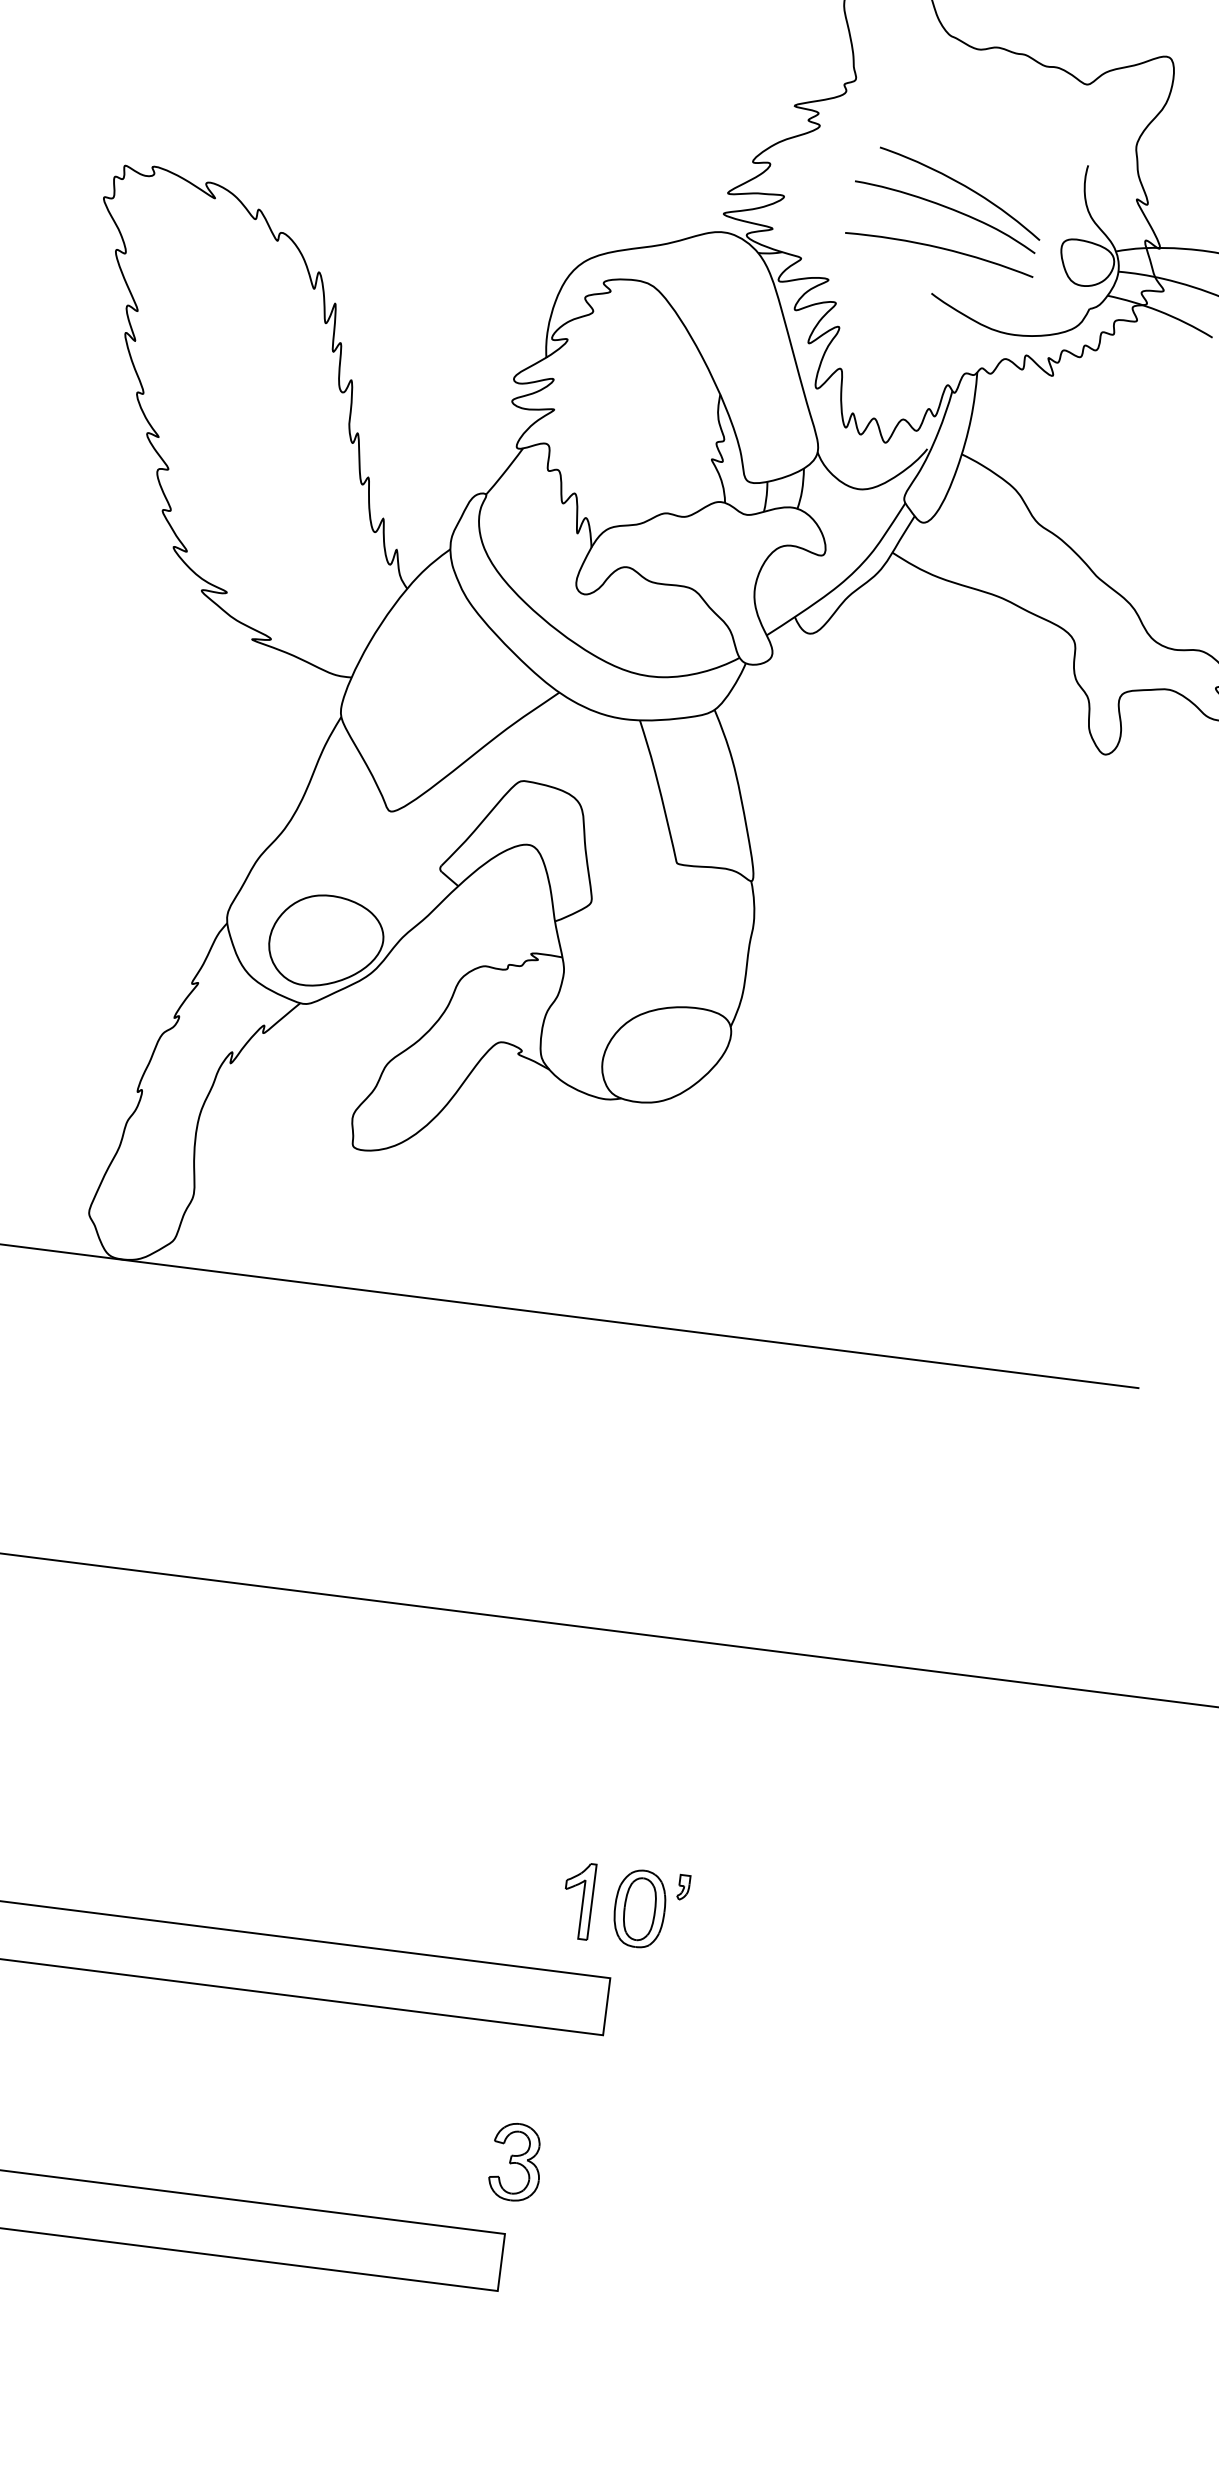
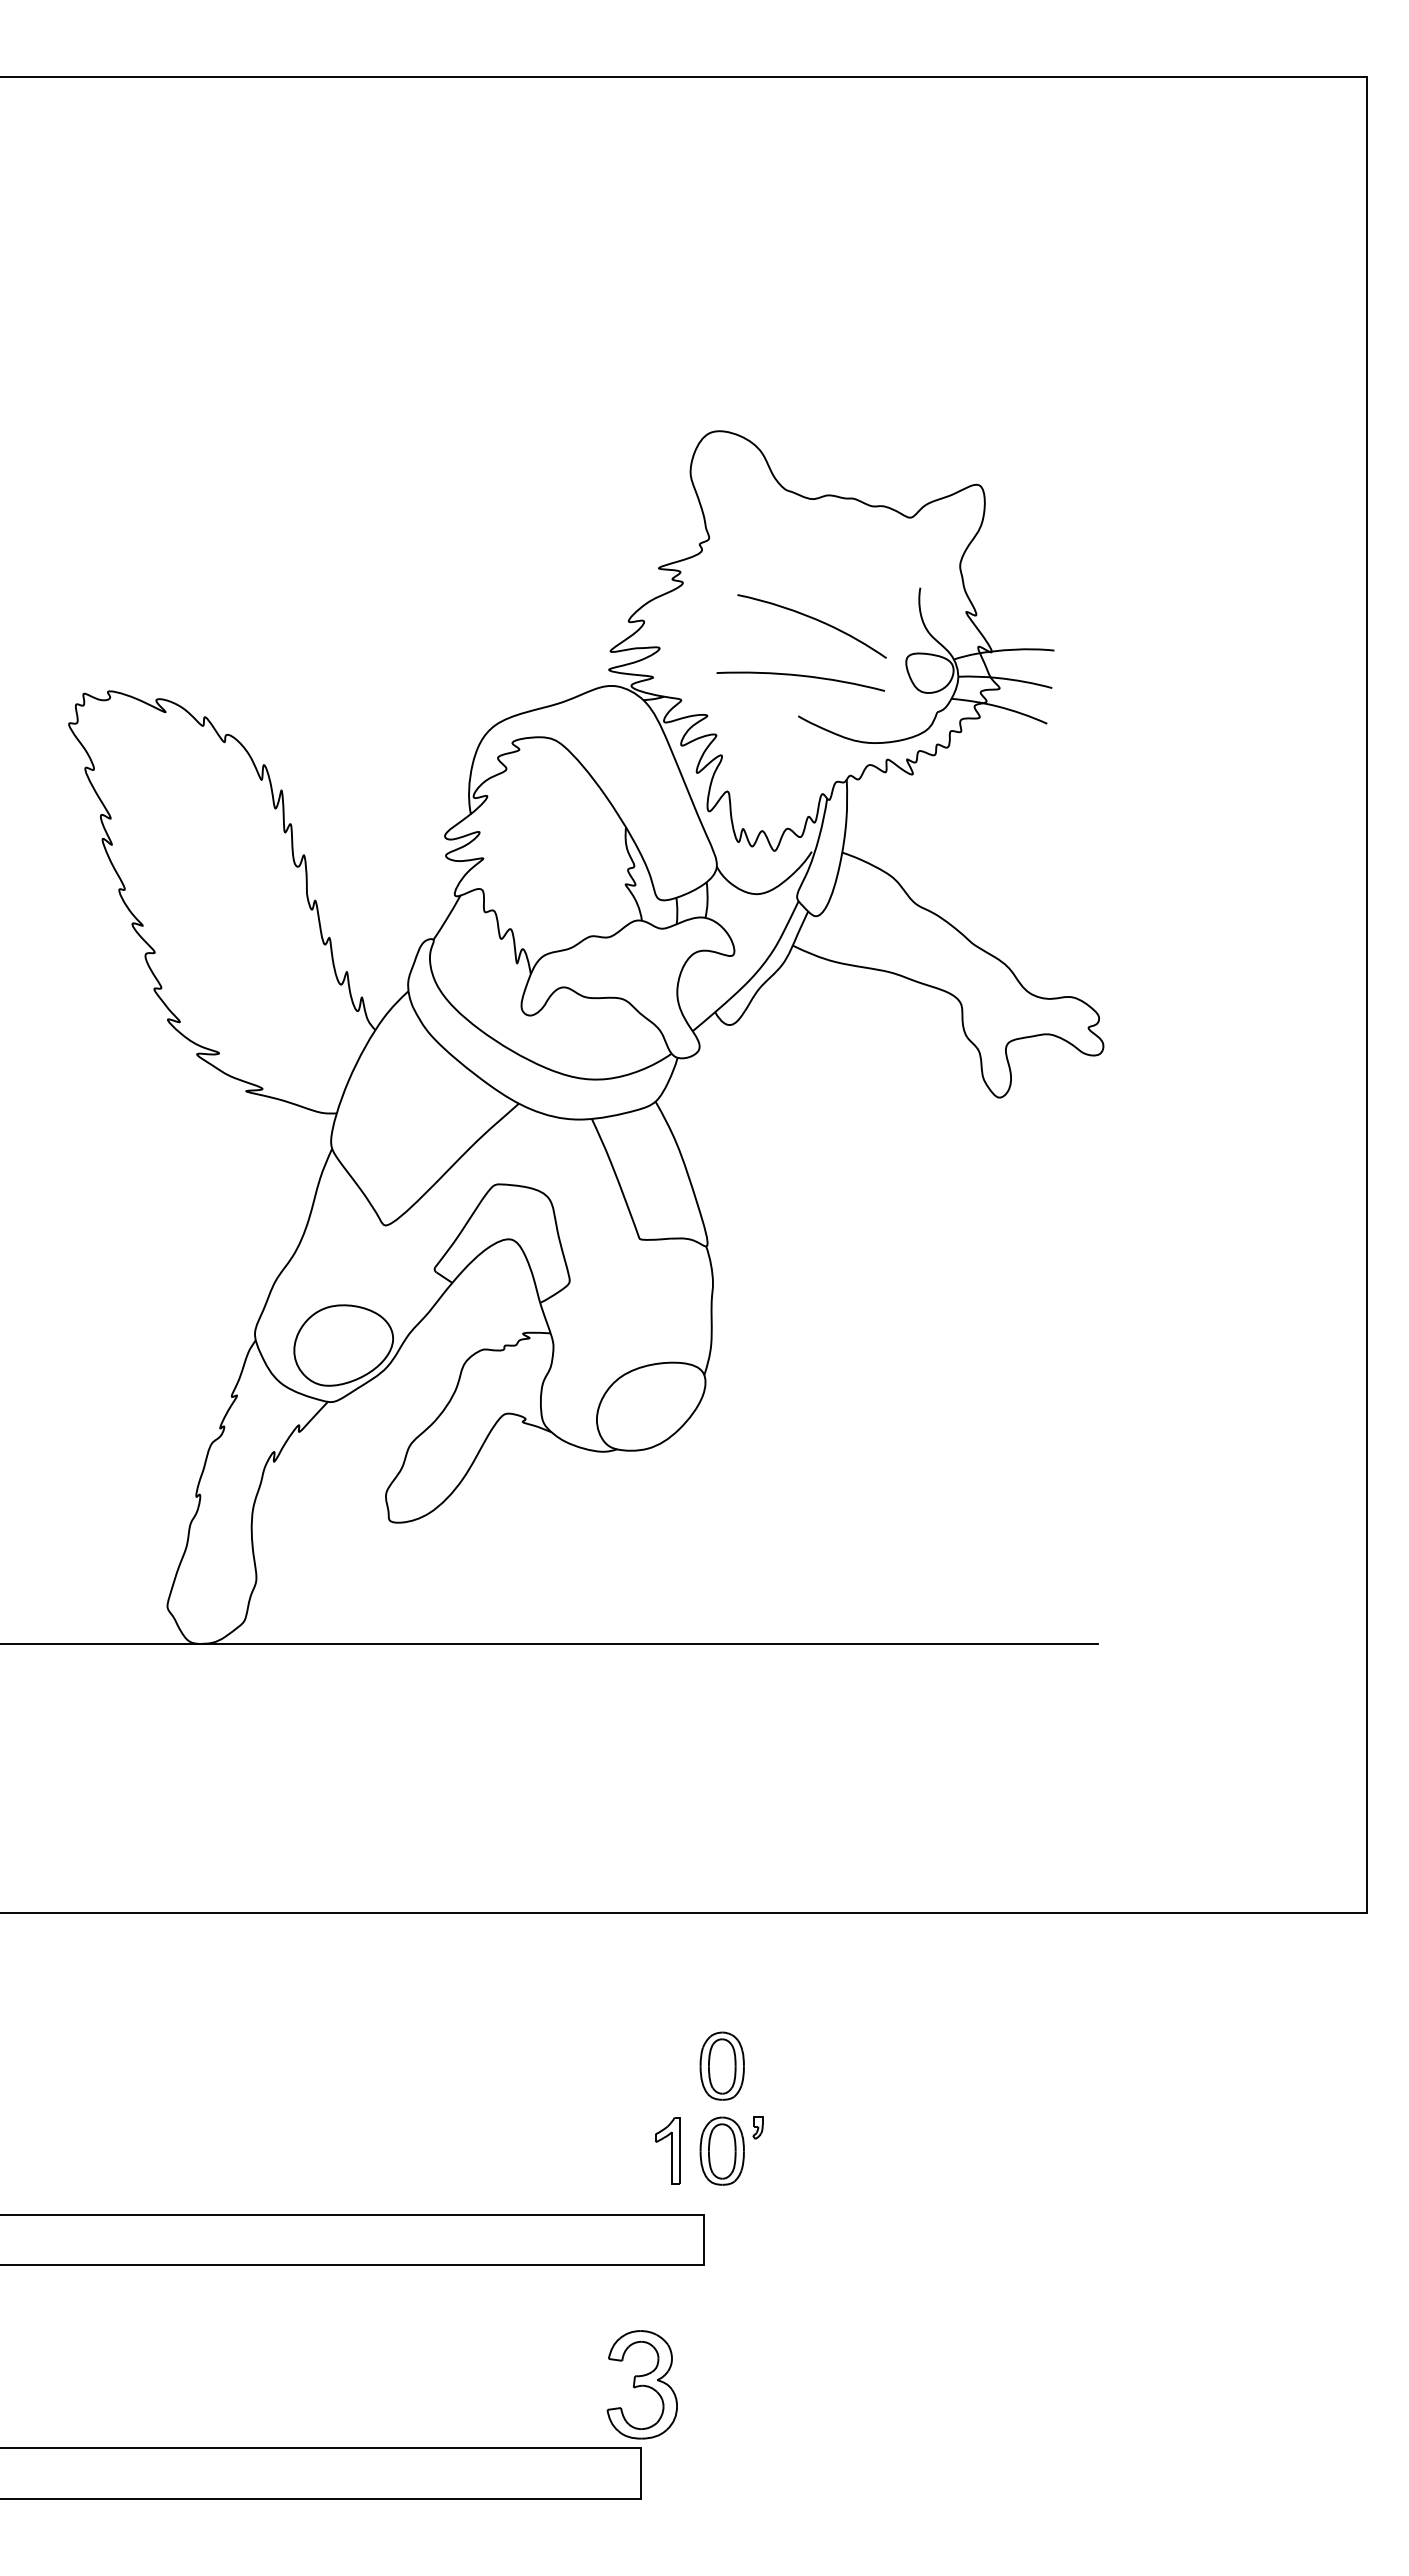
curve: (949, 209) -> (804, 641), removed
part: (651, 1811) -> (721, 2065), added
part: (516, 2161) -> (642, 2384), size x1.6

